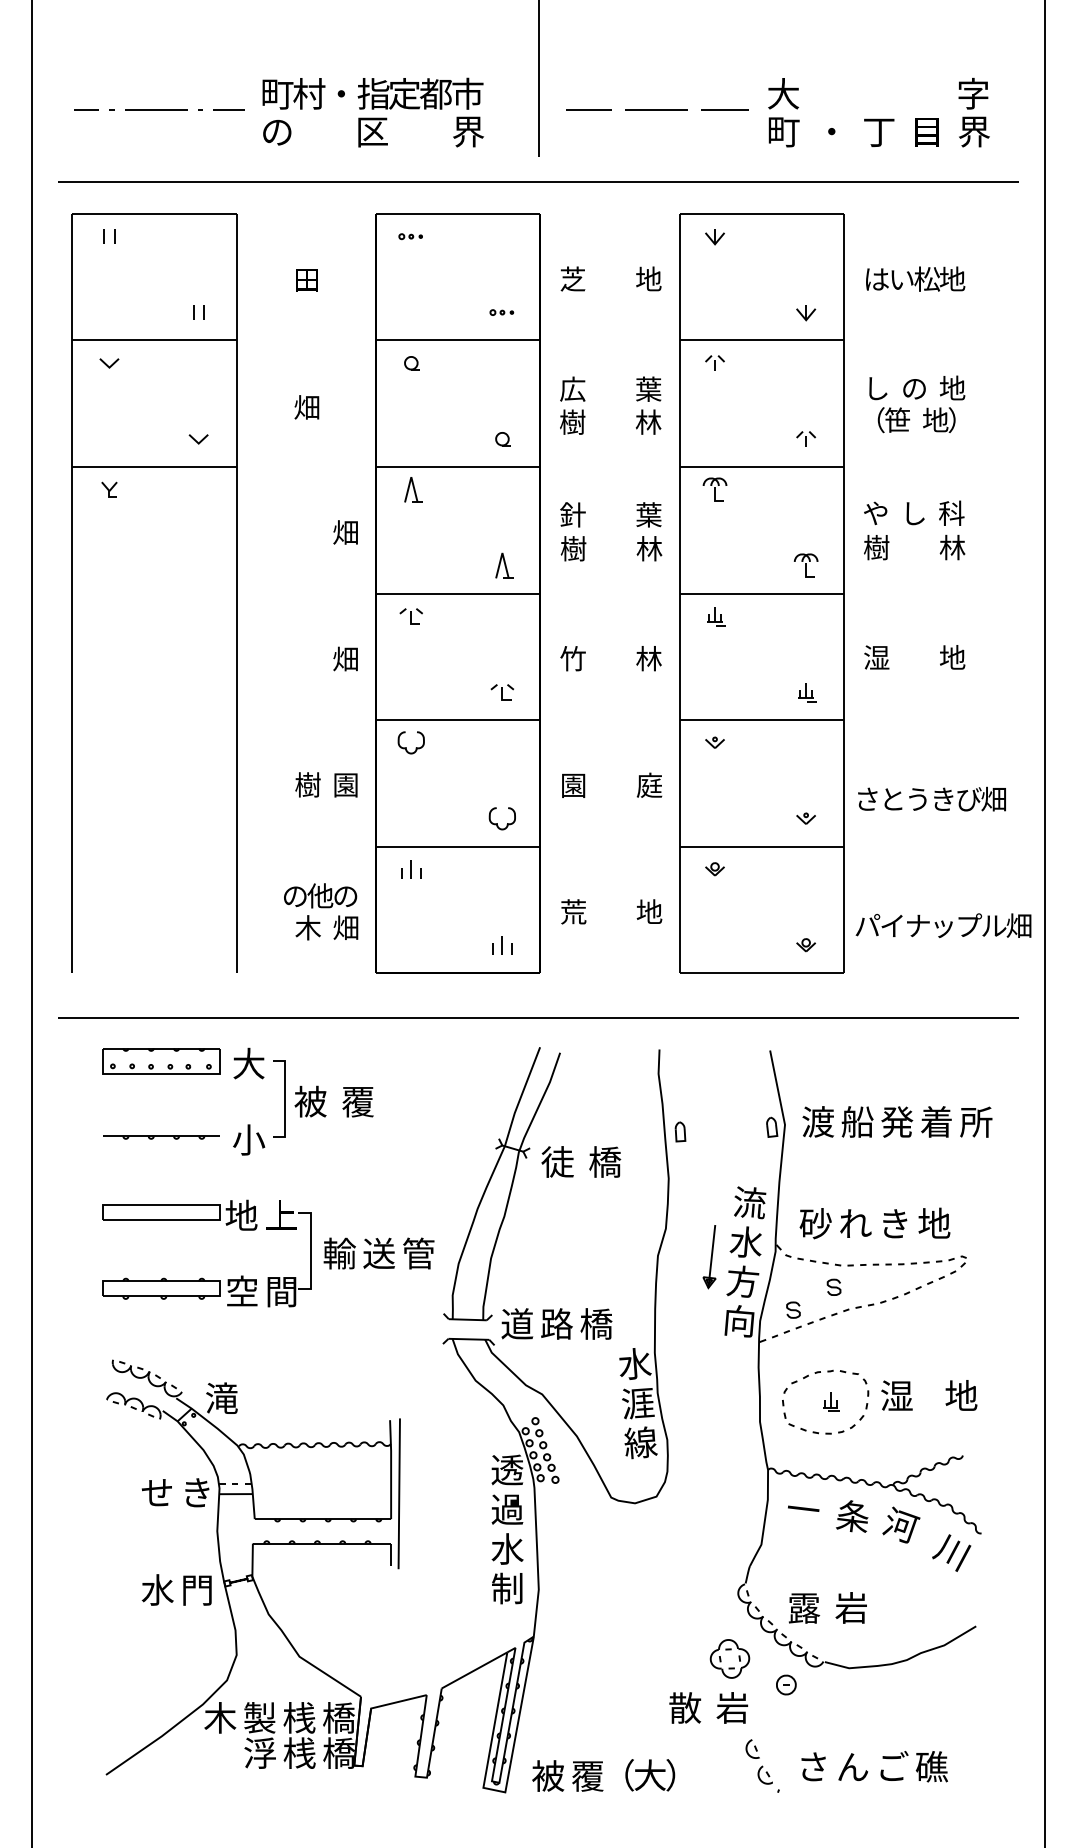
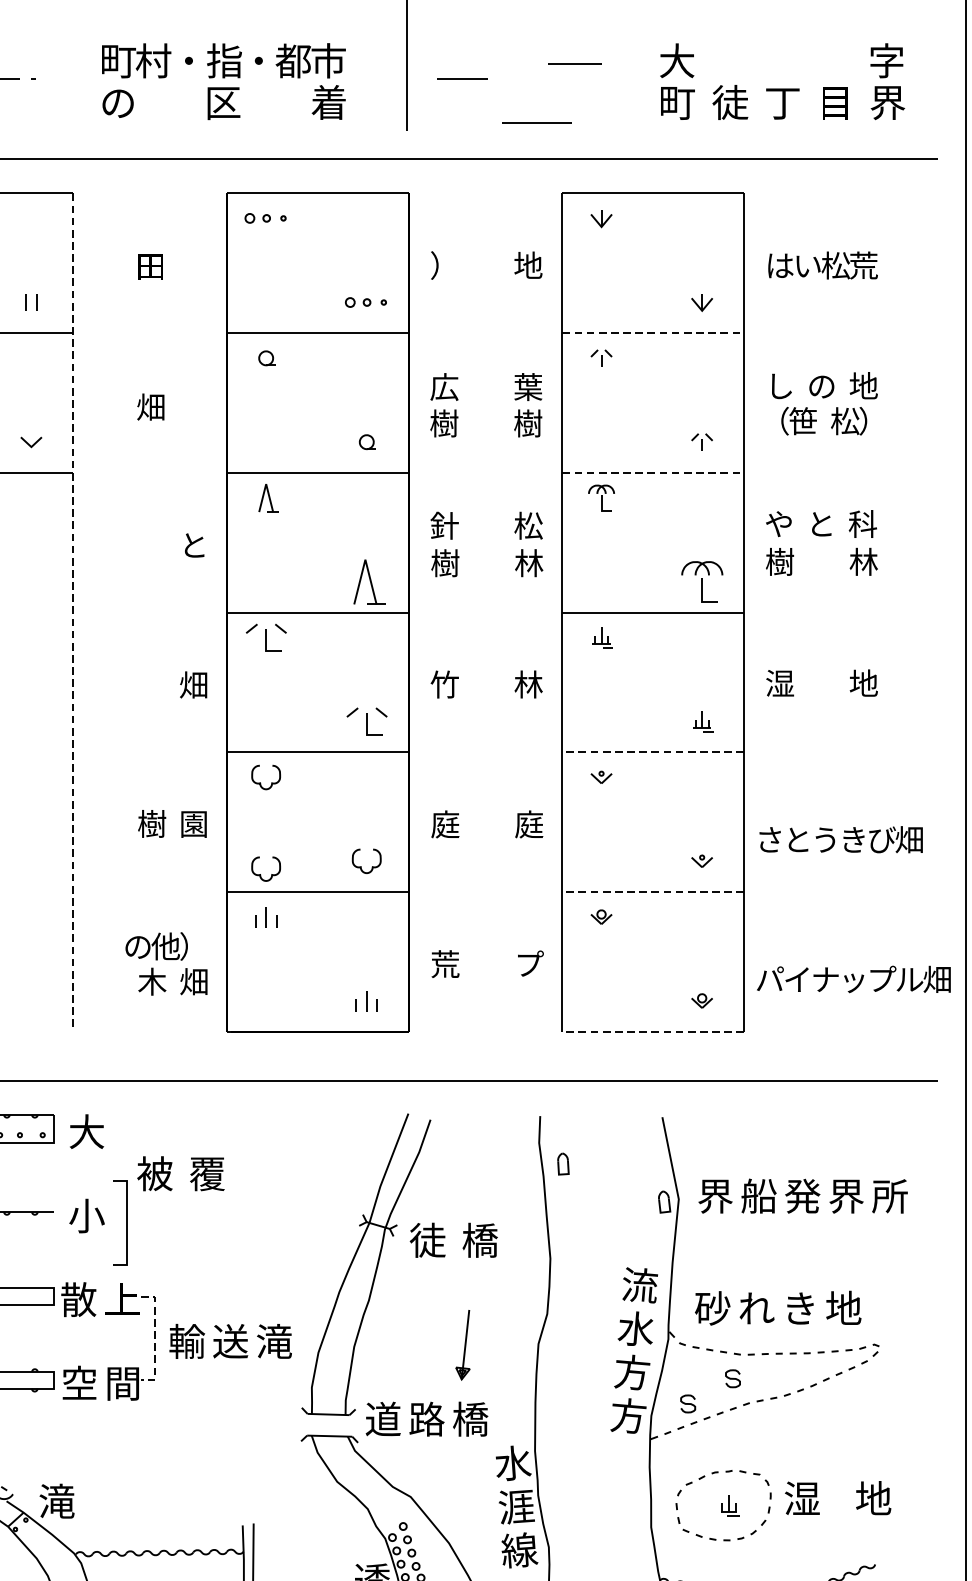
text: (404, 93) -> (258, 60), 定 -> ・
line: (228, 109) -> (64, 78), removed
line: (656, 109) -> (536, 122), moved
line: (724, 109) -> (574, 63), moved
text: (468, 131) -> (329, 102), 界 -> 着
text: (831, 131) -> (730, 102), ・ -> 徒
part: (410, 236) -> (265, 218), size x1.6
text: (952, 278) -> (863, 264), 地 -> 荒
text: (572, 279) -> (444, 265), 芝 -> ）
part: (501, 312) -> (365, 302), size x1.6
line: (762, 340) -> (653, 333), solid -> dashed
text: (935, 419) -> (844, 420), 地 -> 松
text: (648, 421) -> (528, 422), 林 -> 樹
line: (762, 467) -> (653, 473), solid -> dashed
text: (914, 513) -> (821, 524), し -> と
text: (648, 514) -> (528, 525), 葉 -> 松
text: (345, 532) -> (193, 545), 畑 -> と
part: (504, 565) -> (369, 581), size x1.6
part: (805, 565) -> (701, 581), size x1.6
line: (236, 593) -> (73, 612), solid -> dashed
part: (410, 616) -> (265, 637), size x1.6
part: (501, 692) -> (365, 721), size x1.6
line: (761, 720) -> (652, 752), solid -> dashed
text: (573, 784) -> (445, 823), 園 -> 庭
curve: (406, 830) -> (260, 874), added
line: (761, 846) -> (652, 891), solid -> dashed
text: (345, 895) -> (193, 946), の -> ）
text: (649, 911) -> (529, 963), 地 -> プ
line: (761, 973) -> (652, 1032), solid -> dashed
line: (284, 1098) -> (126, 1222), moved
text: (818, 1121) -> (715, 1195), 渡 -> 界
text: (936, 1121) -> (846, 1195), 着 -> 界
part: (680, 1131) -> (563, 1163), moved
text: (241, 1215) -> (78, 1299), 地 -> 散
line: (310, 1250) -> (154, 1338), solid -> dashed
text: (418, 1253) -> (274, 1341), 管 -> 滝
part: (709, 1257) -> (462, 1345), moved
text: (739, 1321) -> (628, 1416), 向 -> 方

